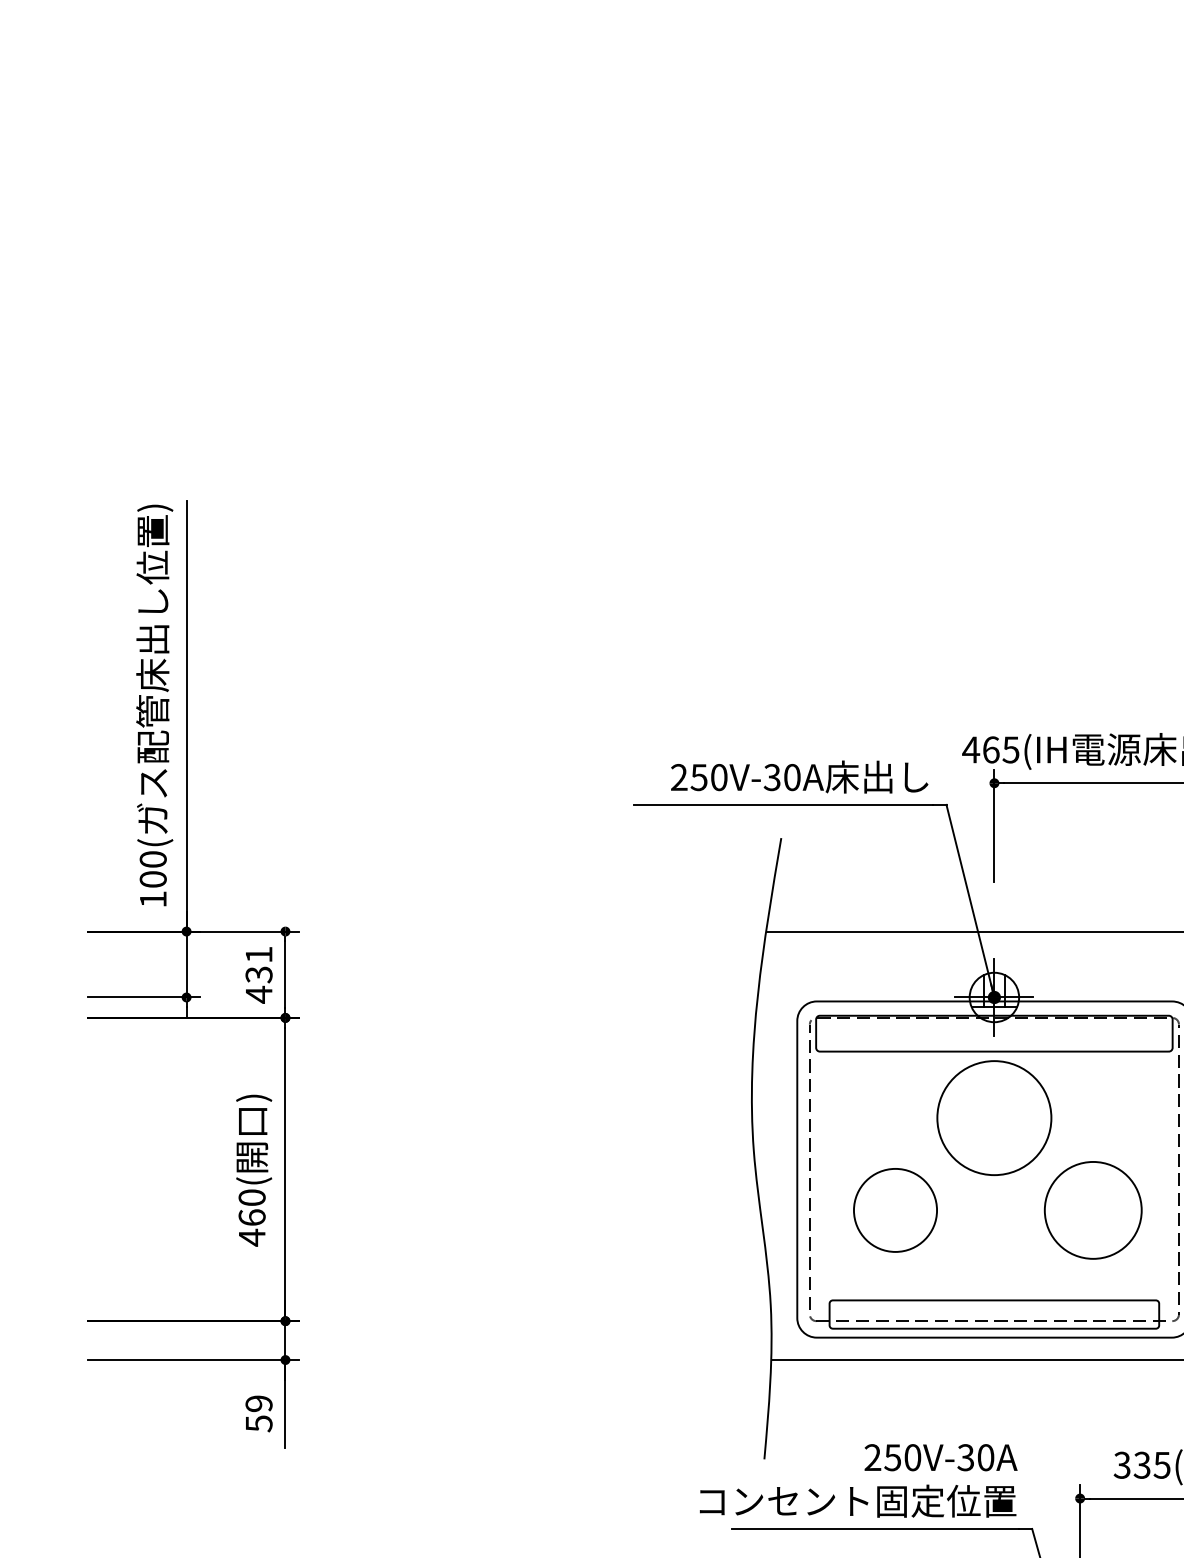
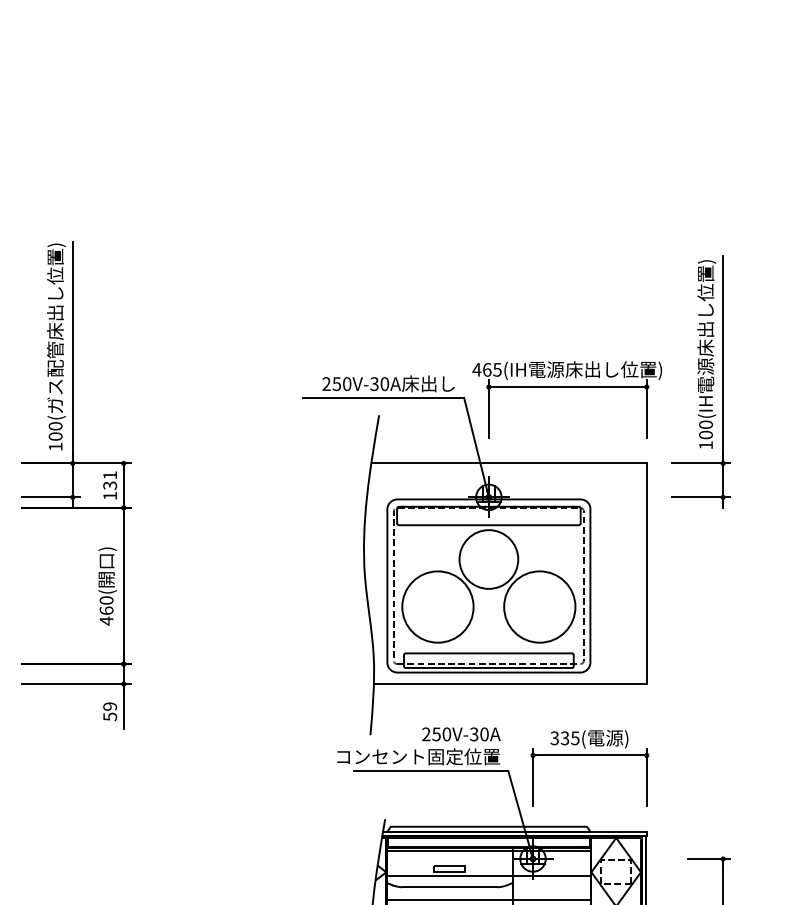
text: (257, 993) -> (109, 495), 431 -> 131
circle: (894, 1209) -> (437, 606), size x1.67
circle: (1092, 1209) -> (539, 606), size x1.43

